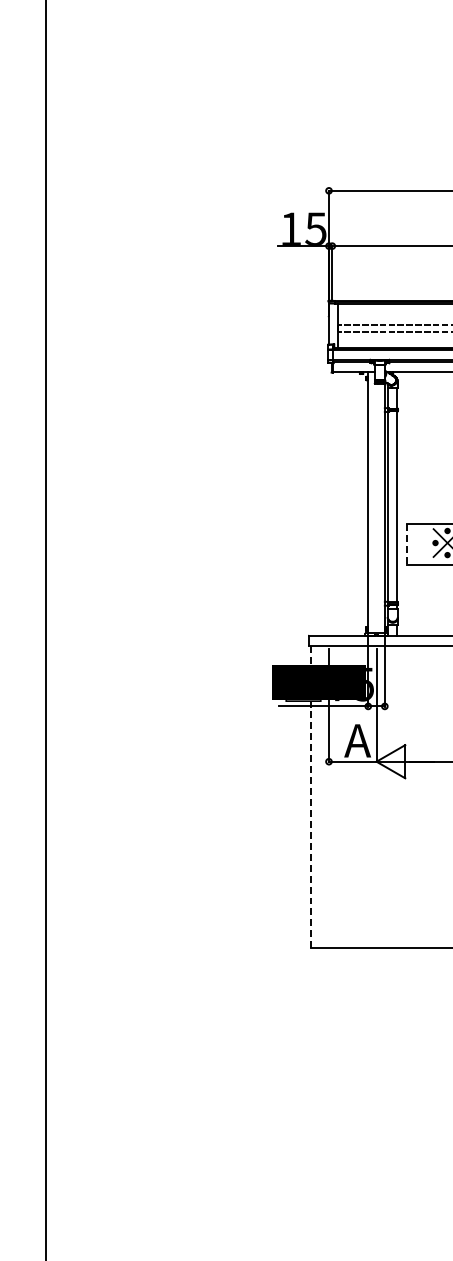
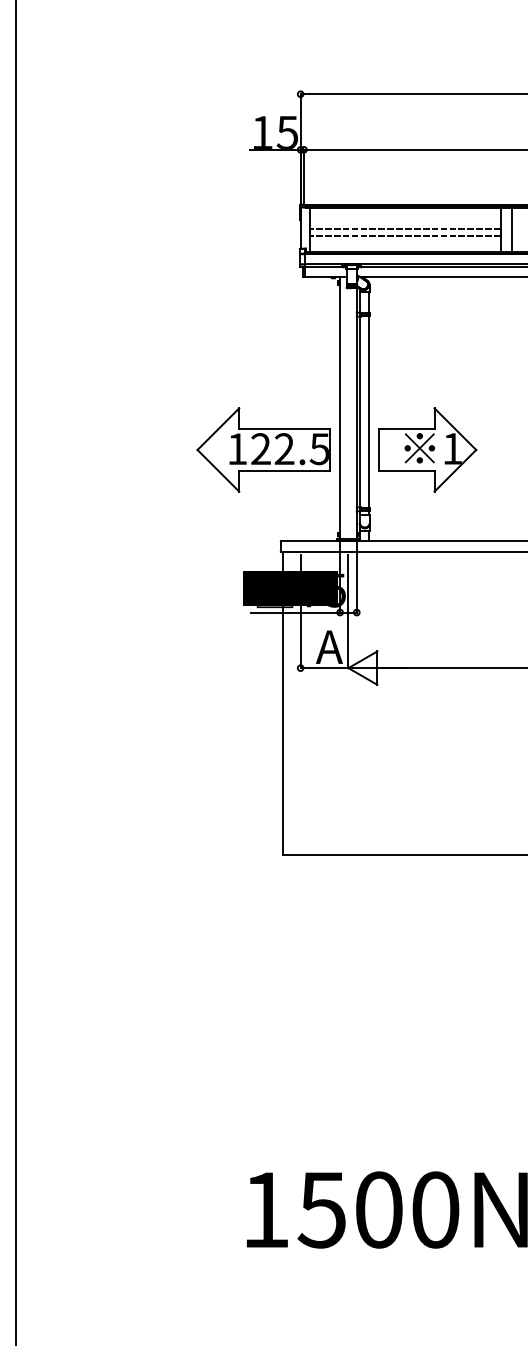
part: (292, 544) -> (263, 449), added
line: (406, 544) -> (378, 449), dashed -> solid
line: (310, 796) -> (282, 703), dashed -> solid

